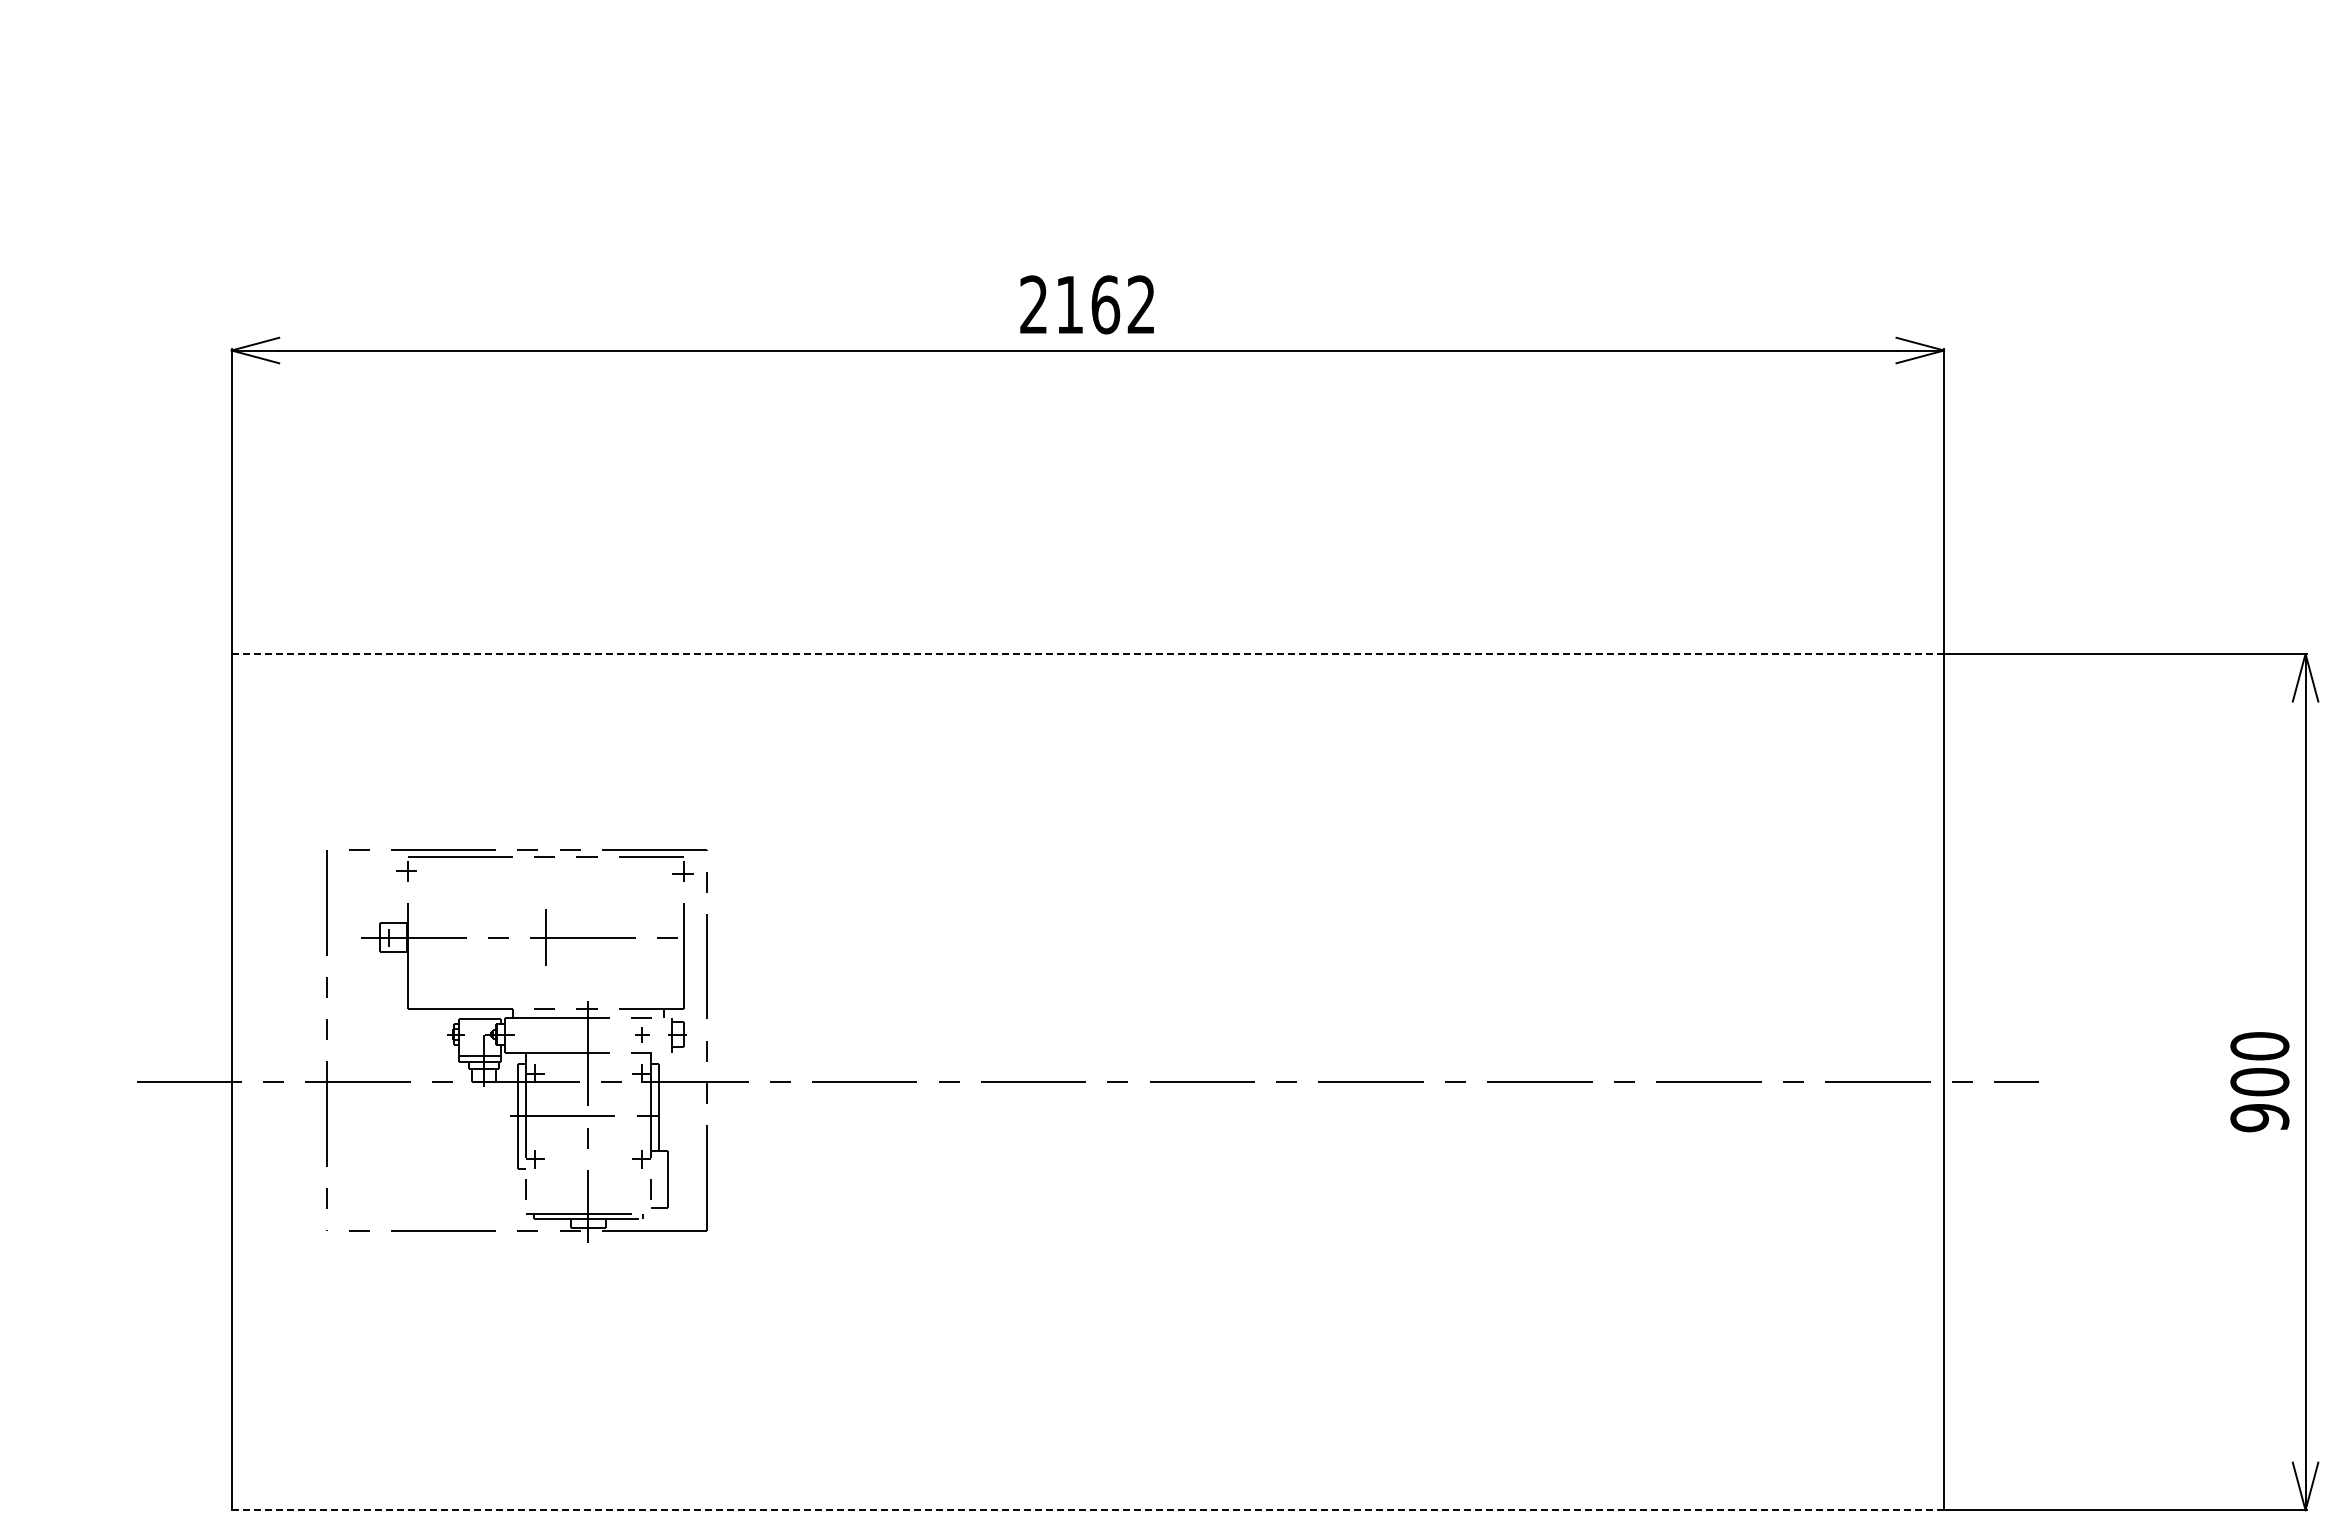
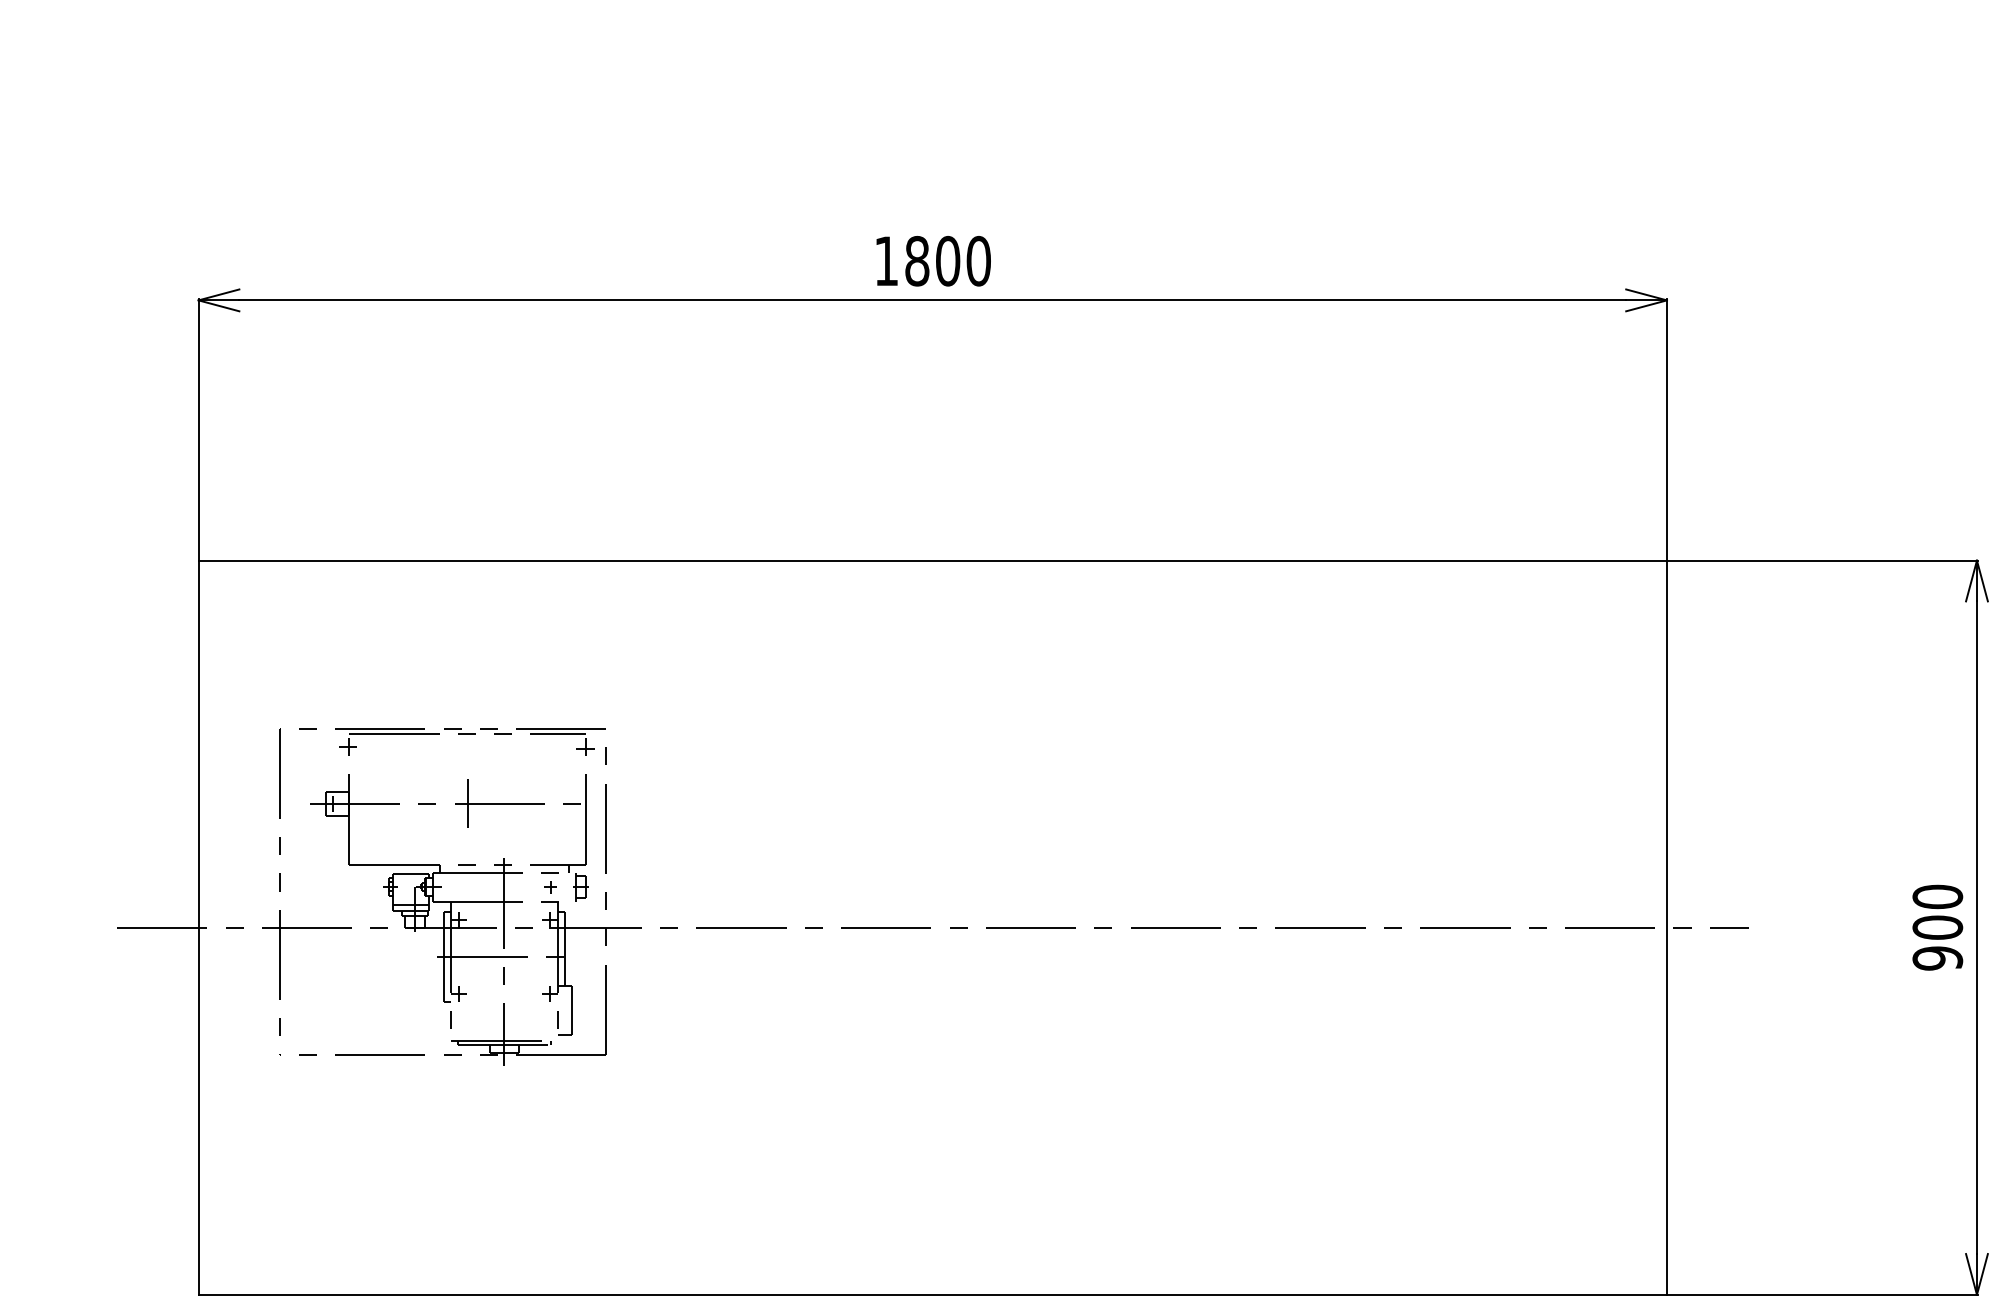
text: (1087, 304) -> (932, 260), 2162 -> 1800
line: (1088, 654) -> (933, 561), dashed -> solid
line: (1087, 1510) -> (932, 1295), dashed -> solid

